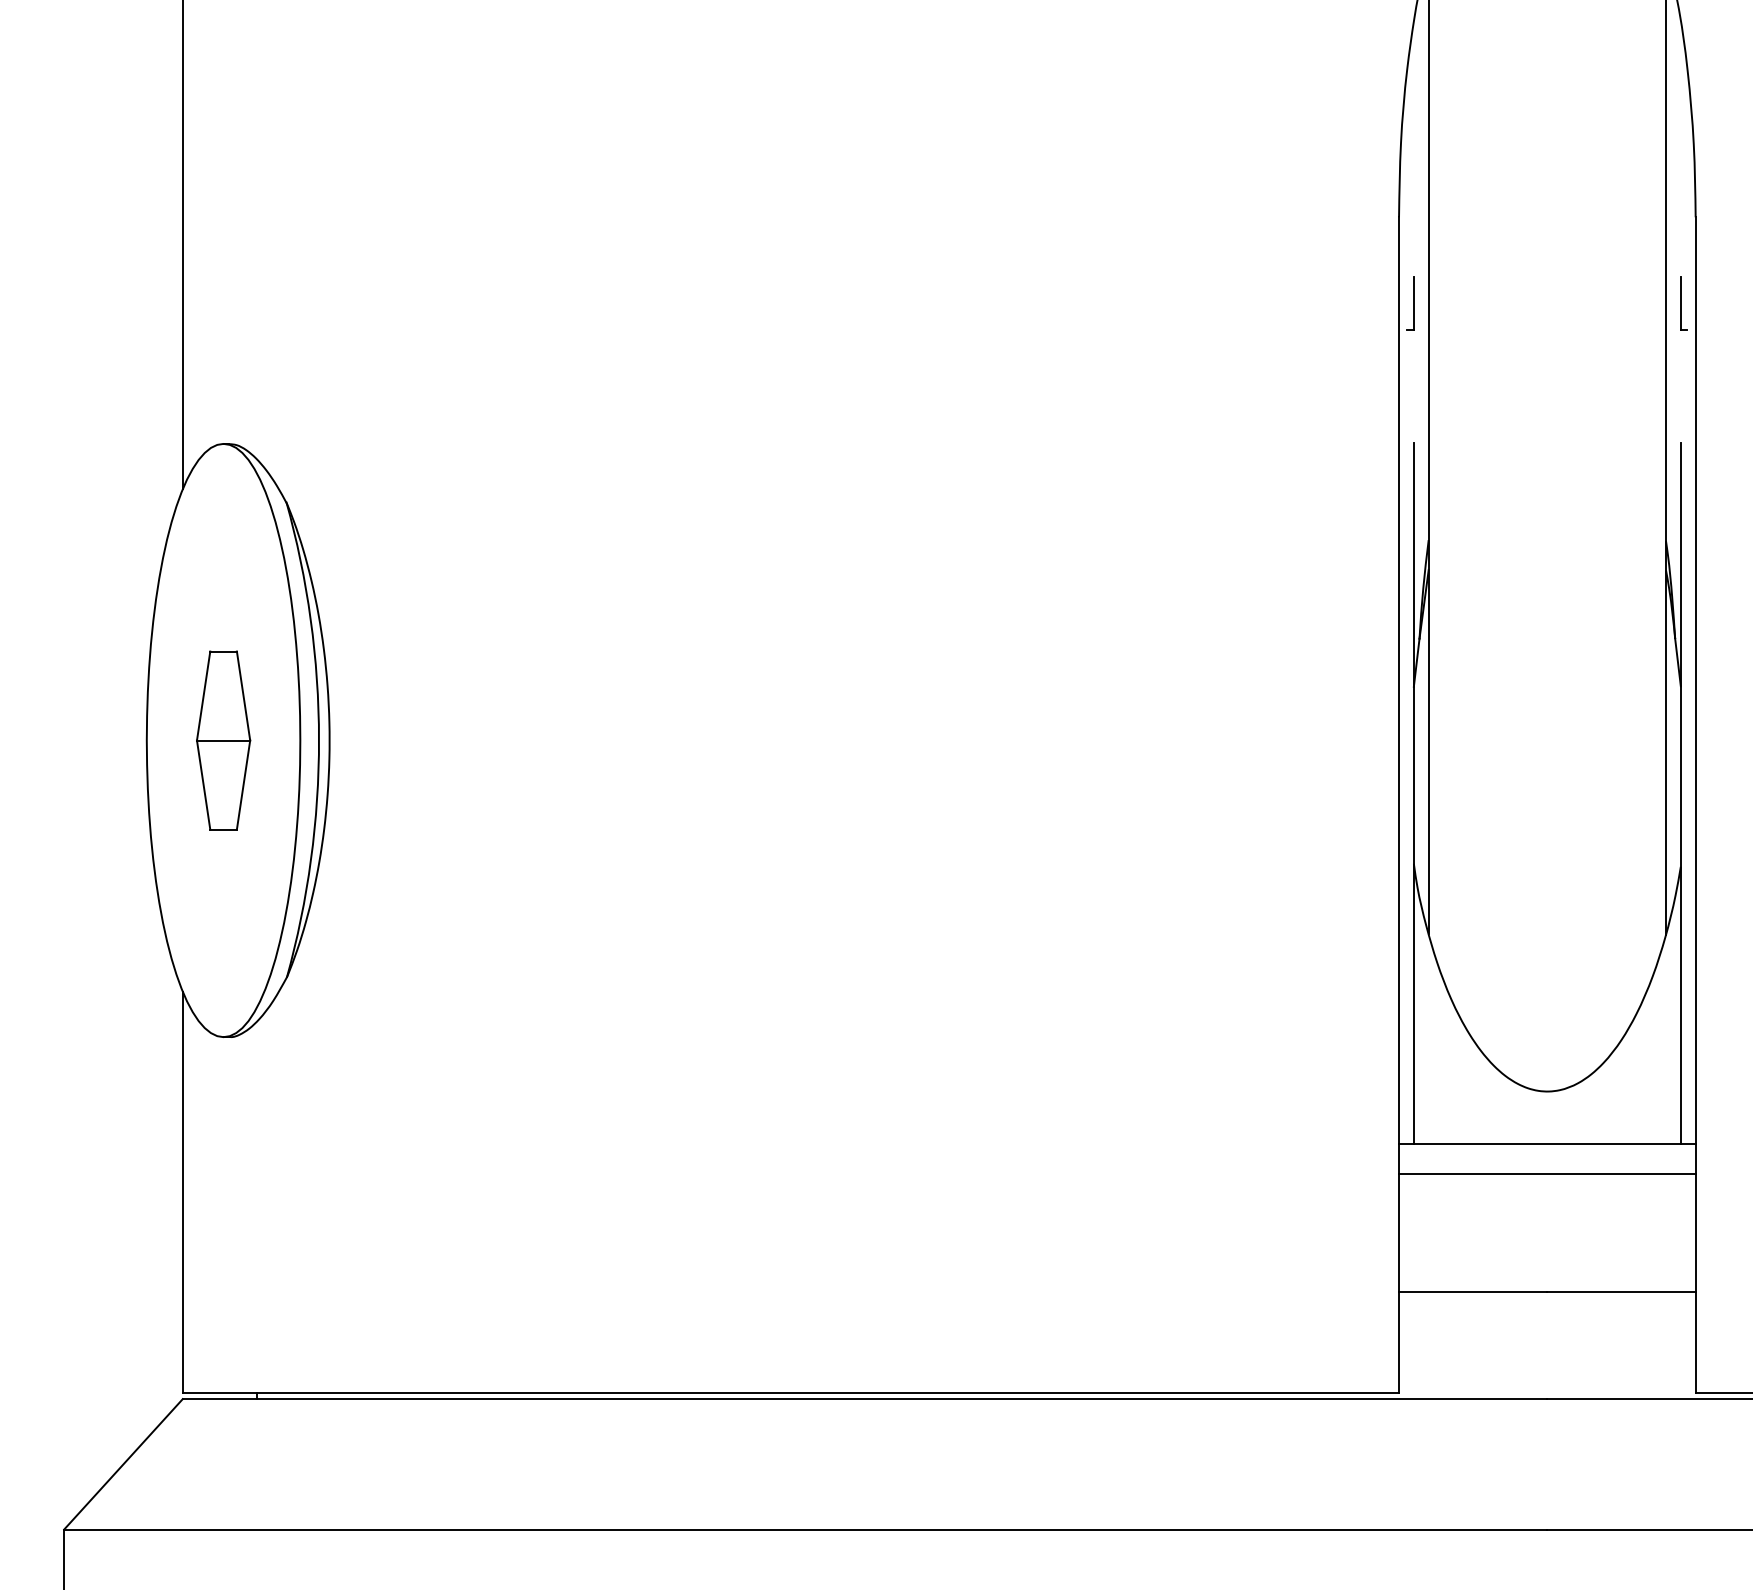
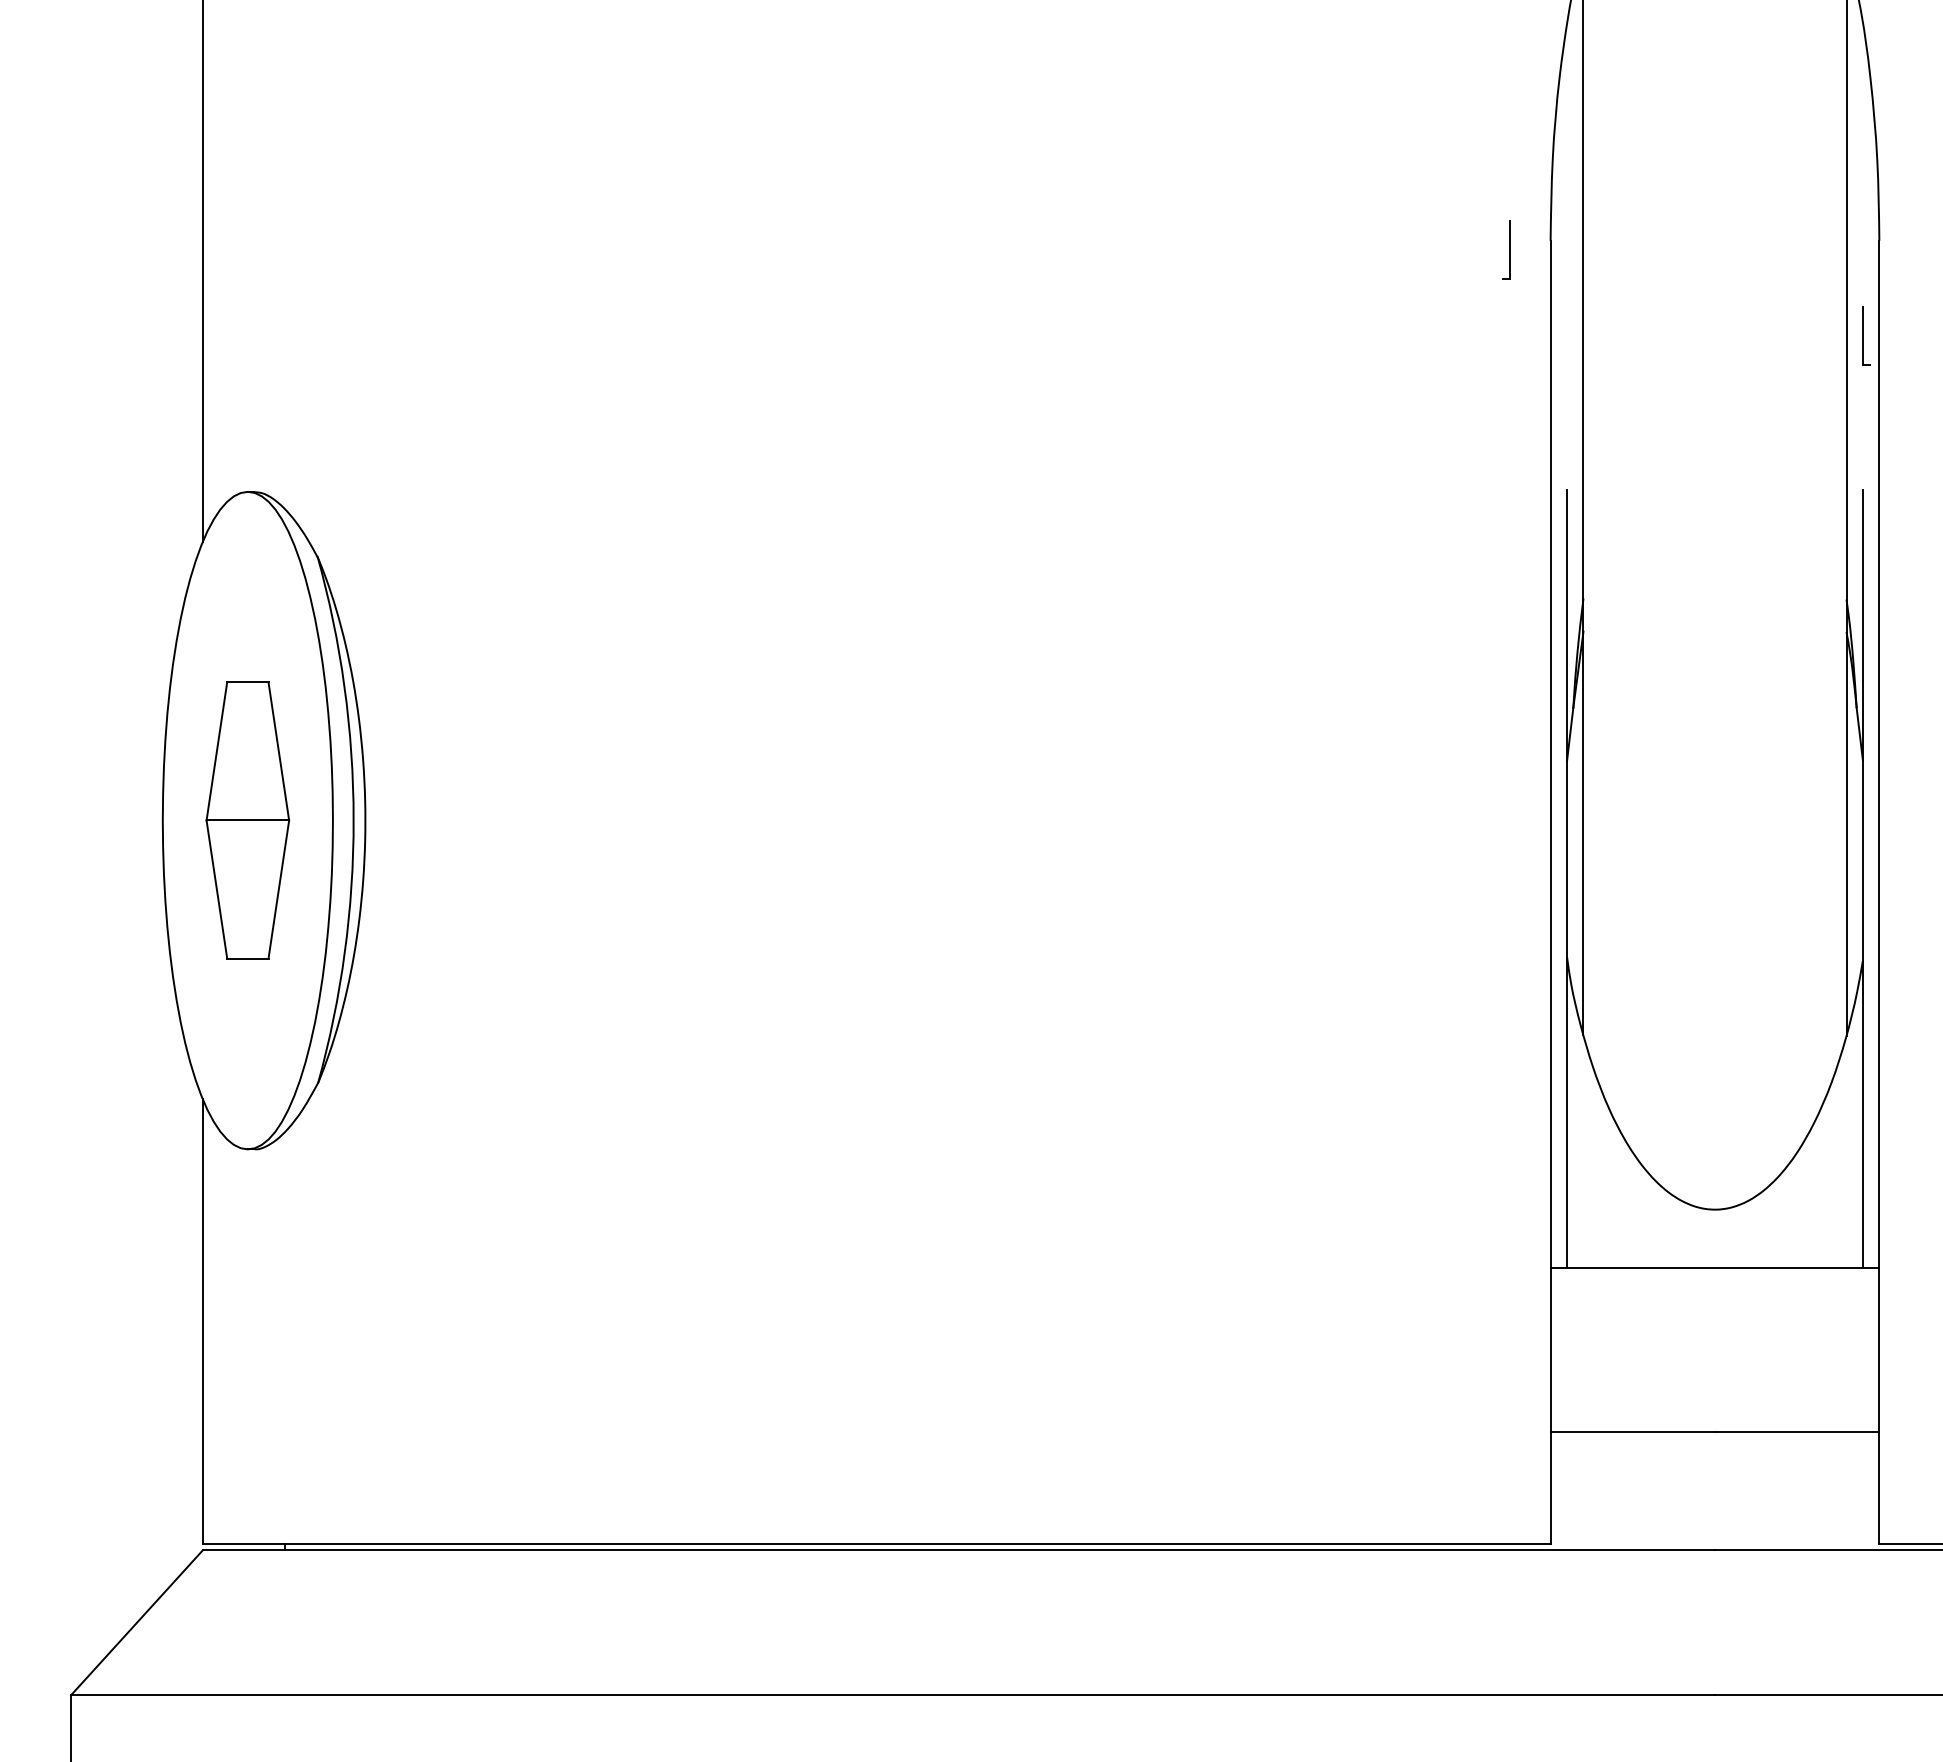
part: (1410, 302) -> (1506, 249), moved
part: (223, 740) -> (247, 820), size x1.4
line: (1546, 1173) -> (1714, 1300), removed

